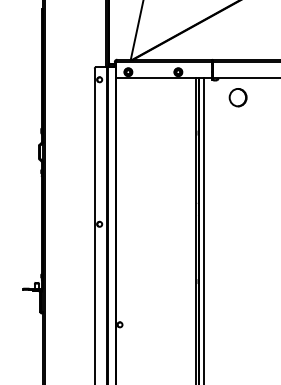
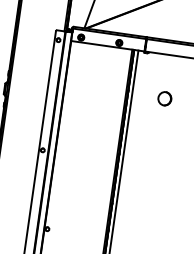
part: (237, 97) -> (164, 98), moved

